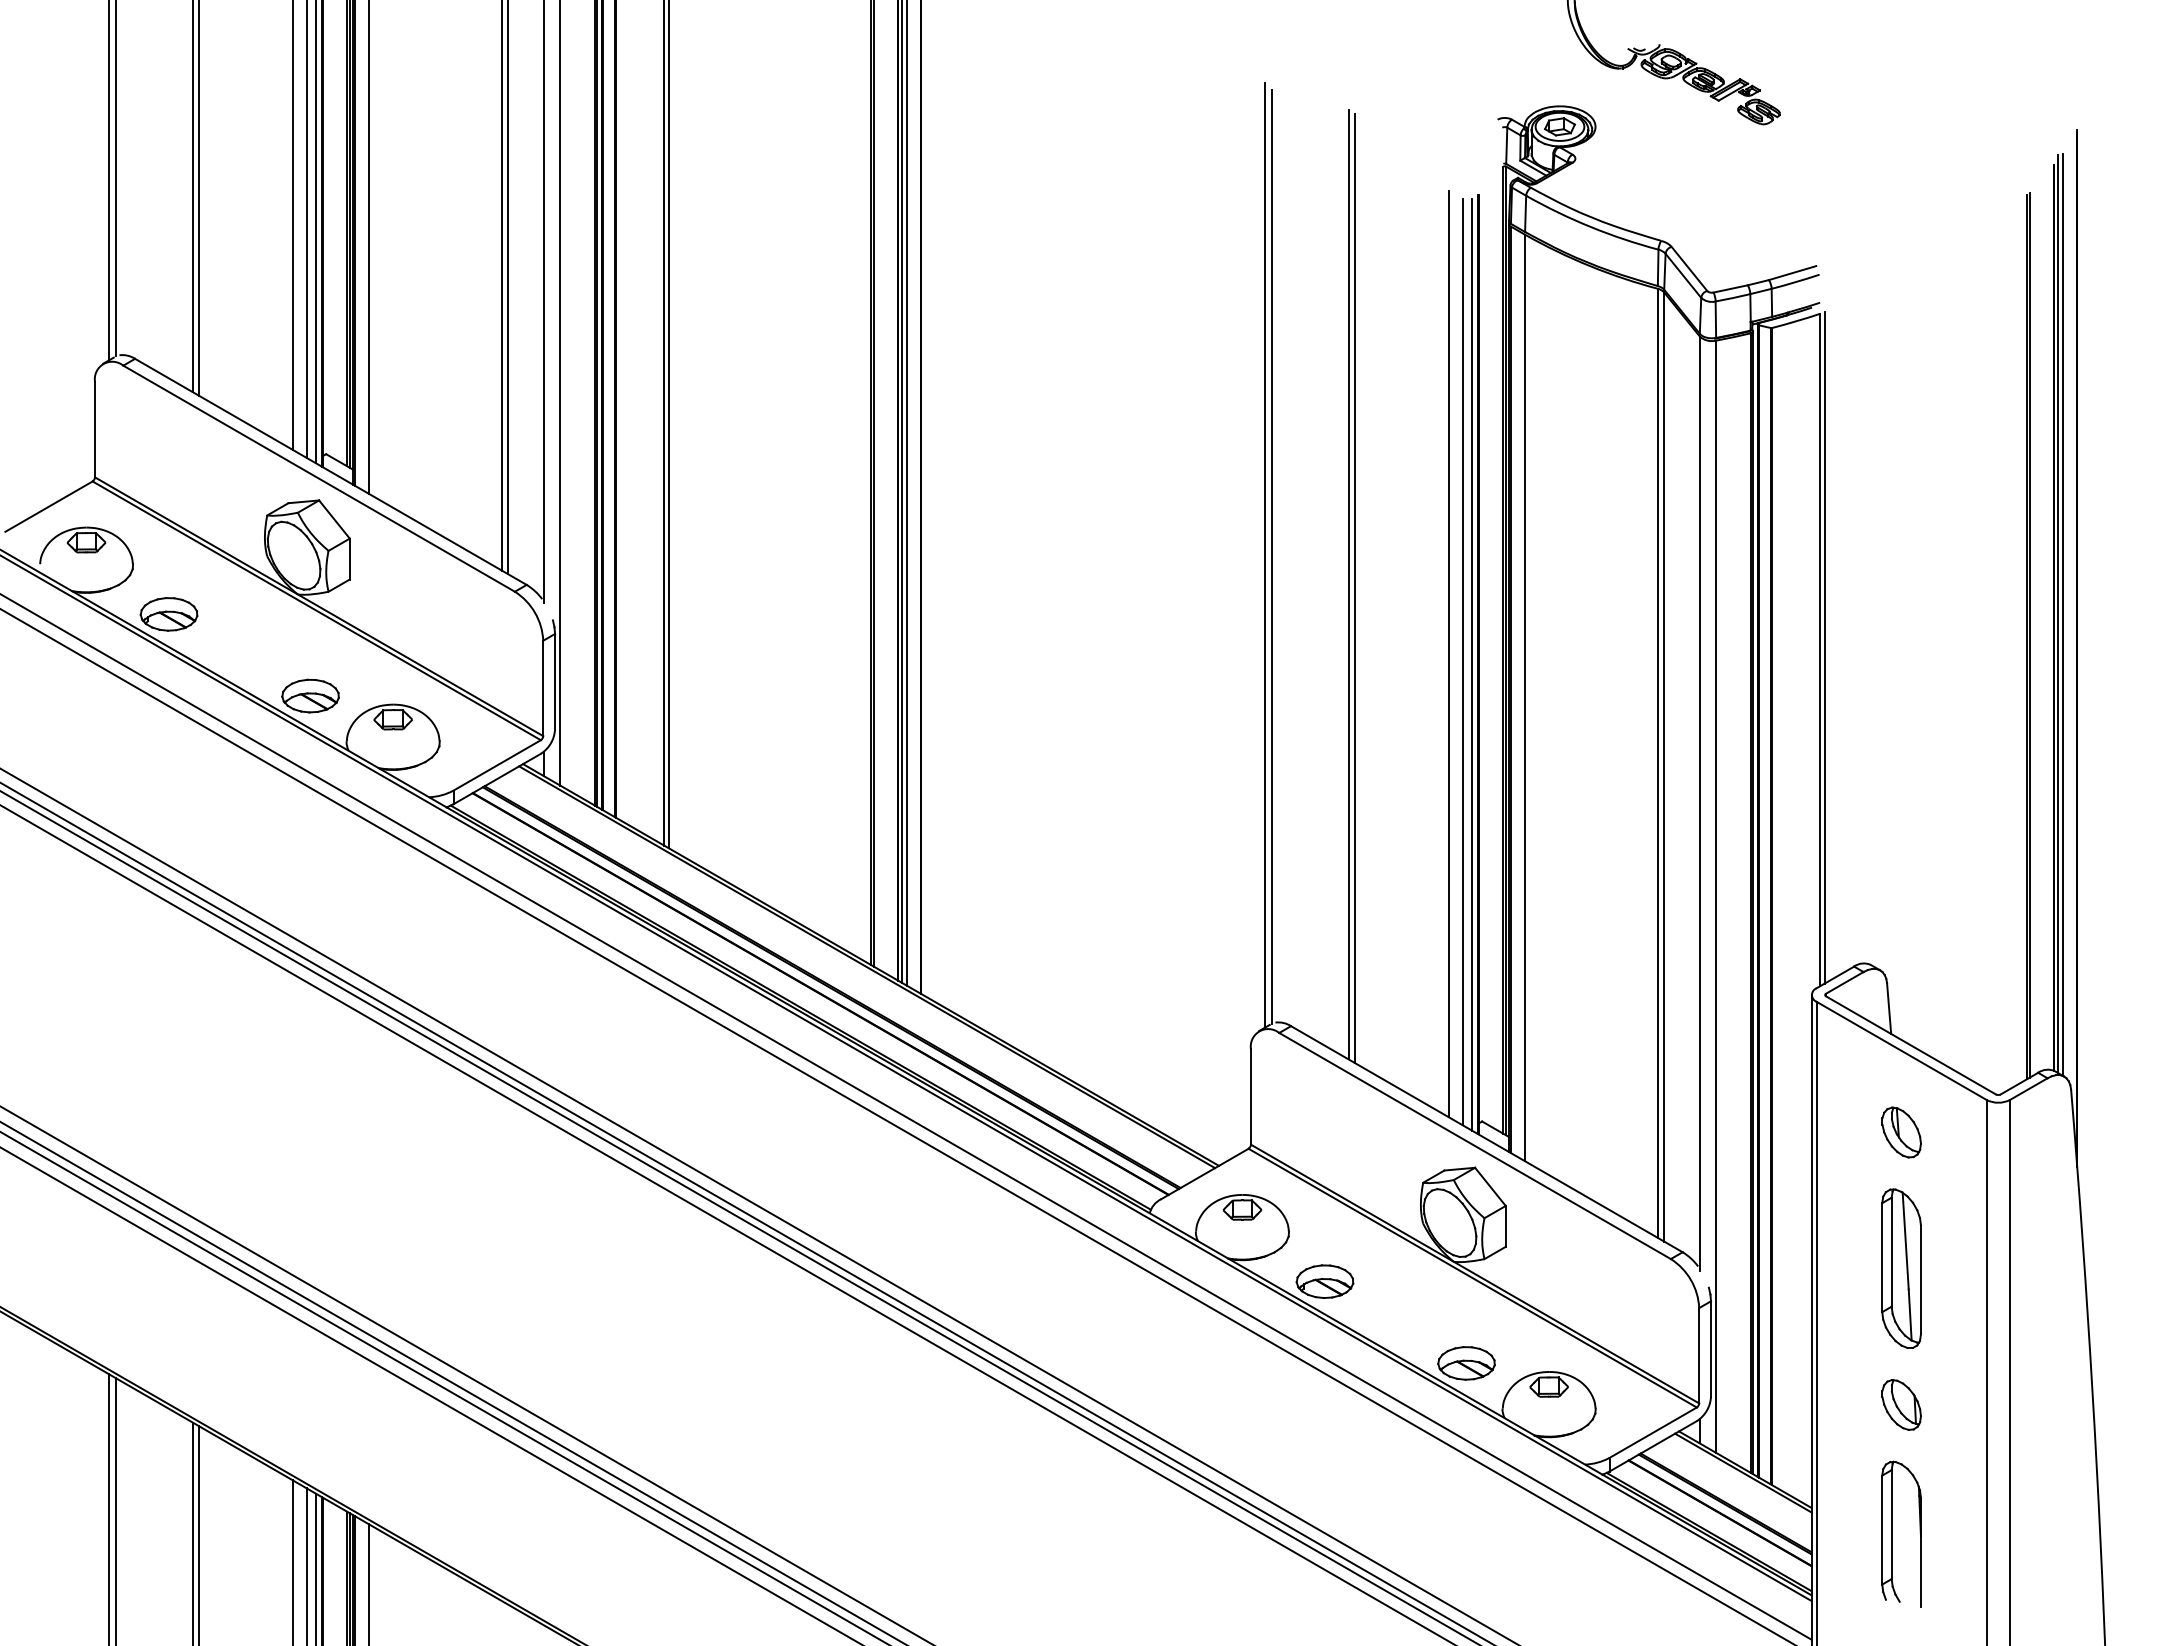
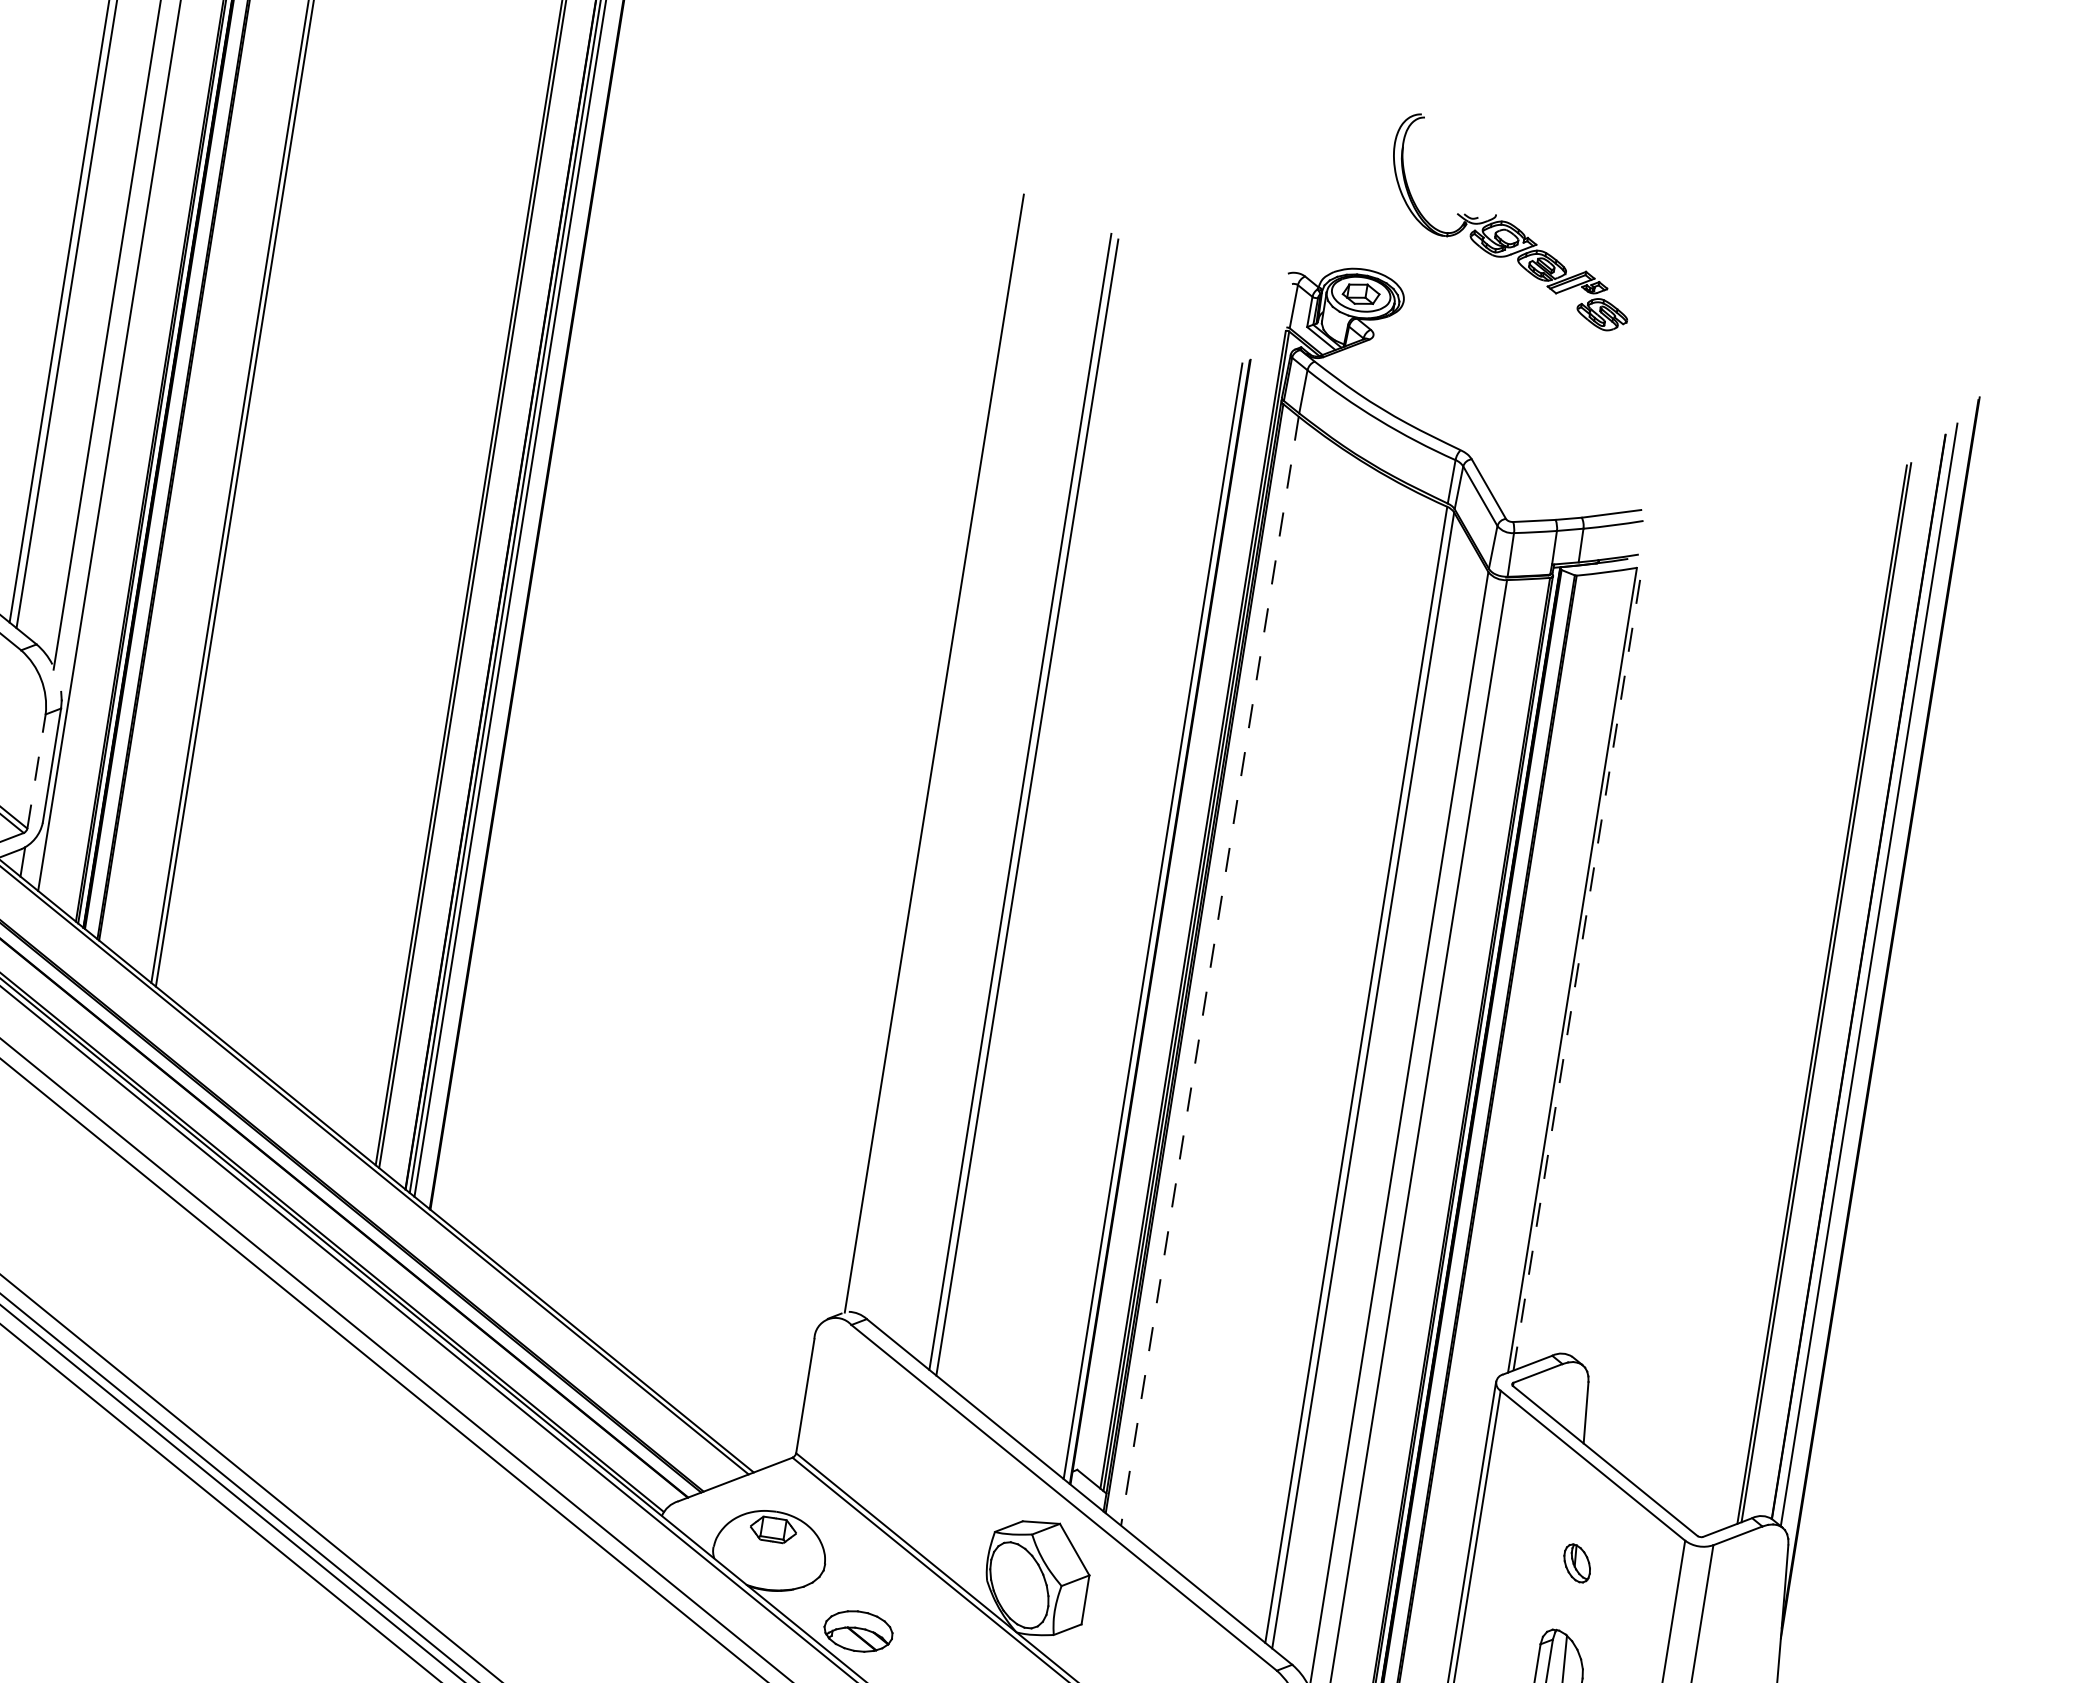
line: (1264, 554) -> (925, 749), removed
line: (2058, 614) -> (1864, 973), removed
line: (1824, 647) -> (1577, 968), solid -> dashed
line: (1448, 653) -> (1126, 903), removed
line: (1462, 661) -> (1141, 915), removed
line: (543, 688) -> (36, 771), solid -> dashed
line: (1525, 698) -> (1210, 971), solid -> dashed
part: (1901, 1132) -> (1577, 1563), size x0.6

